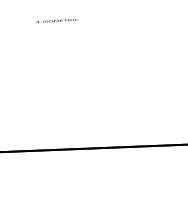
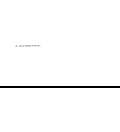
text: (56, 20) -> (27, 45), moved

